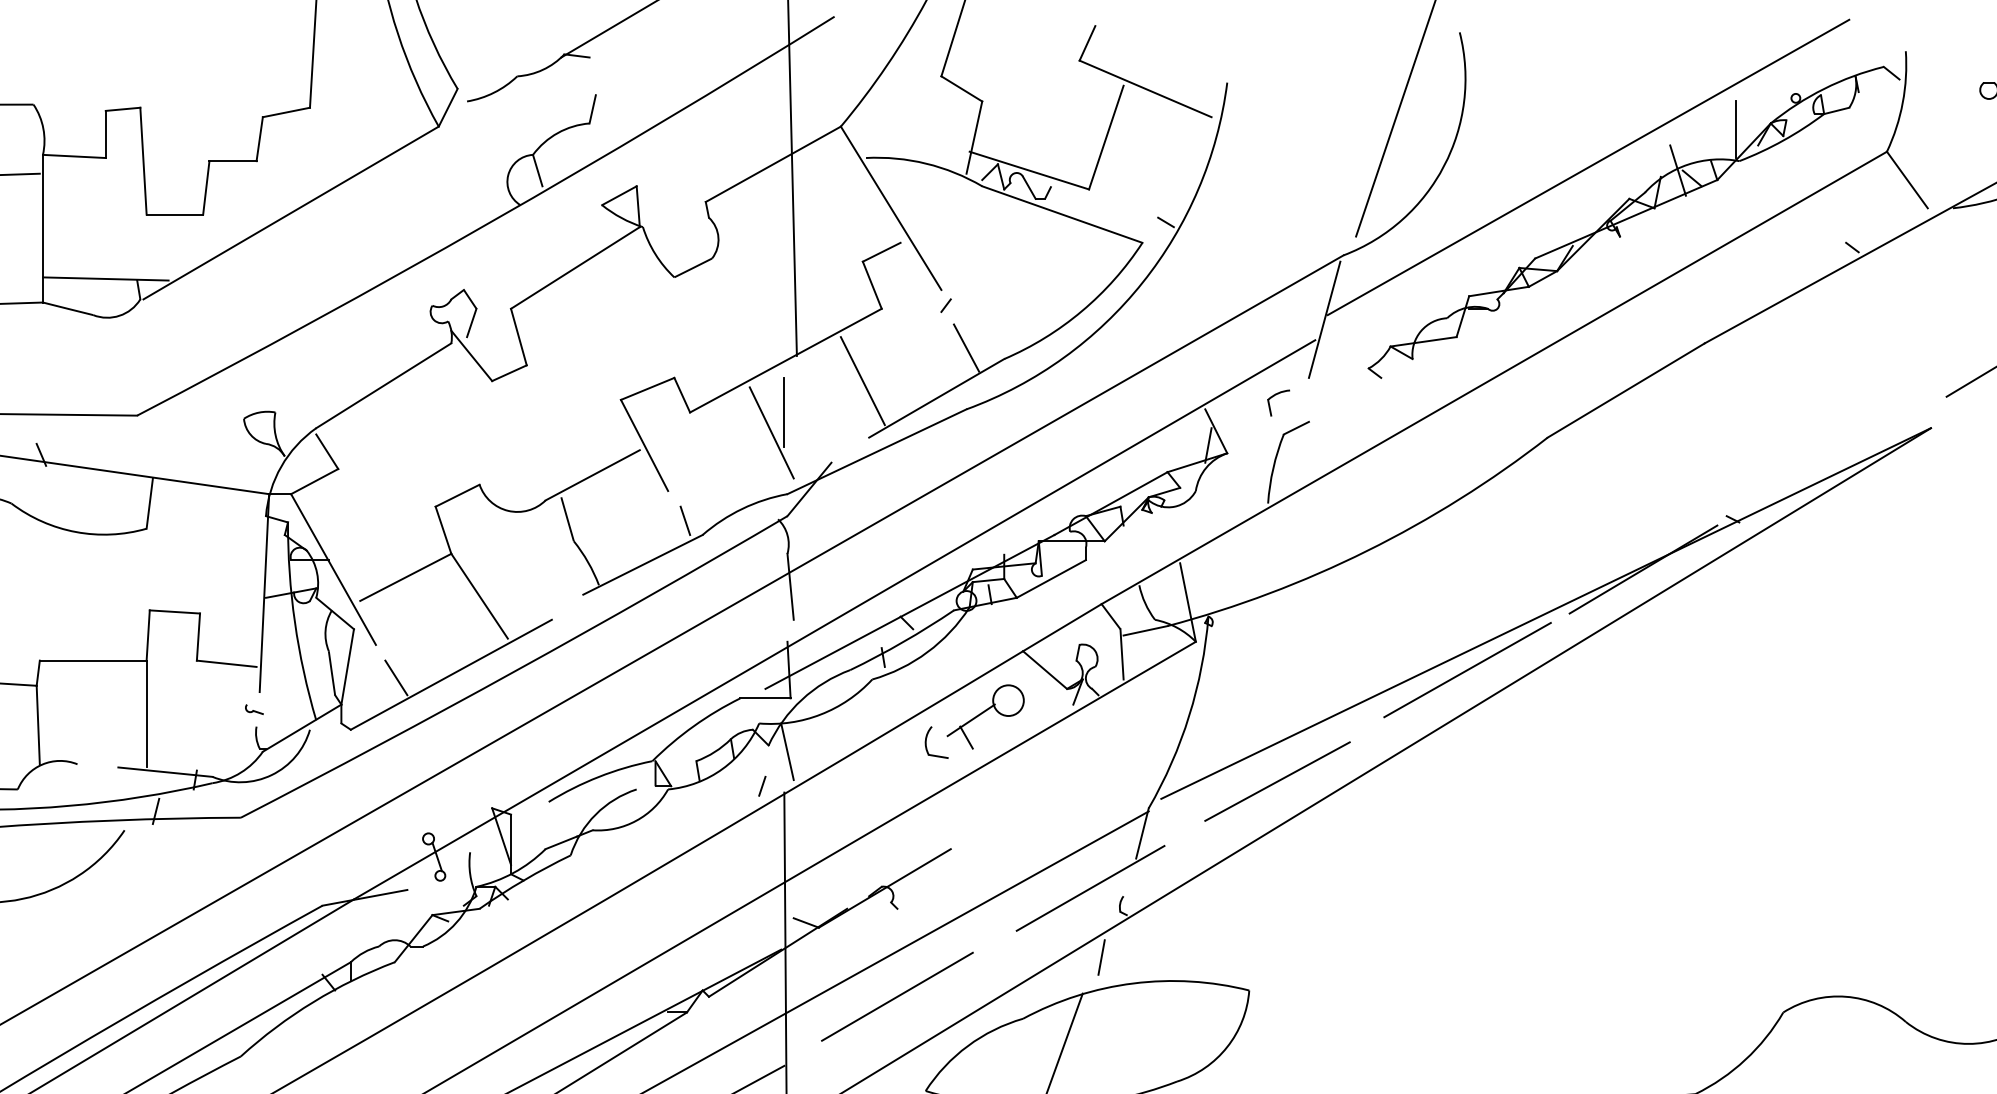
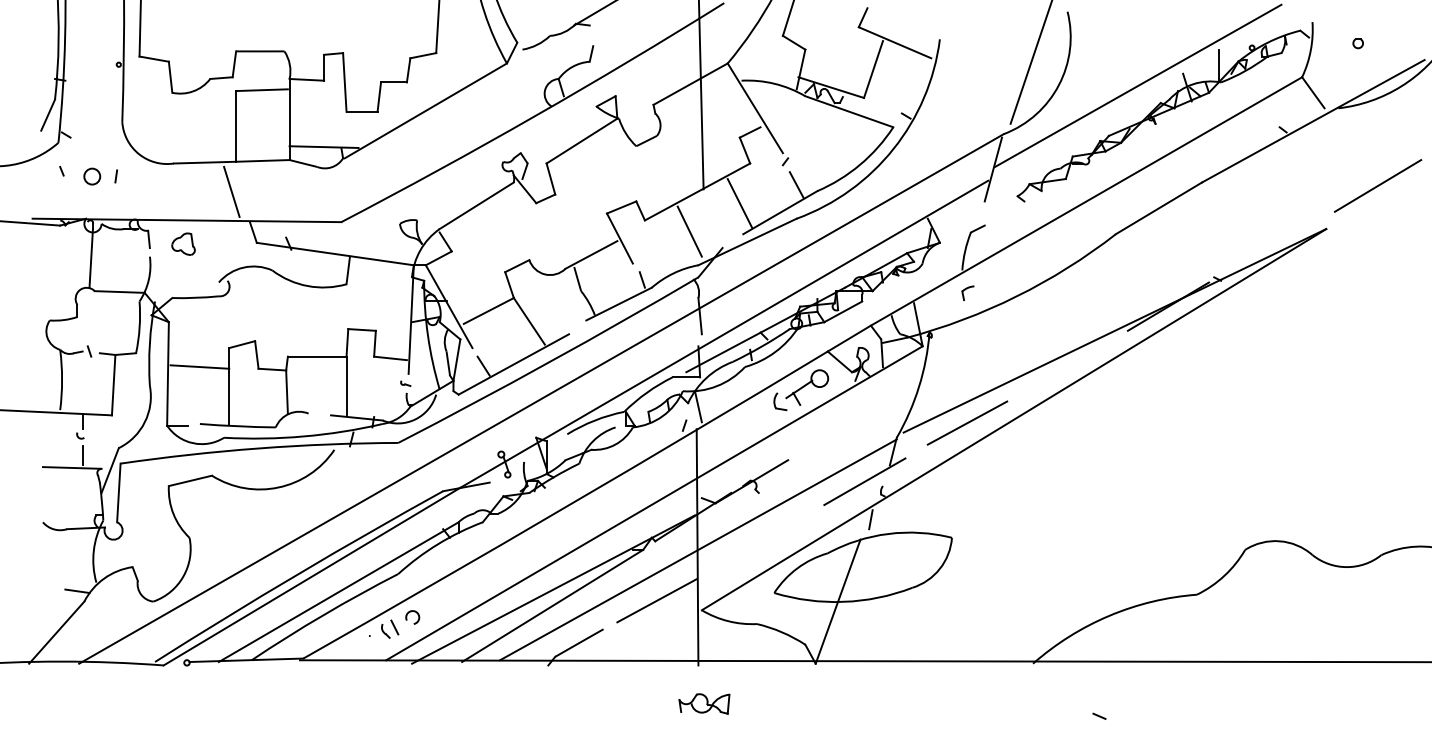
part: (1277, 403) -> (967, 293), moved
line: (783, 412) -> (696, 220), removed
line: (1466, 669) -> (1071, 361), removed
line: (896, 997) -> (758, 541), removed

